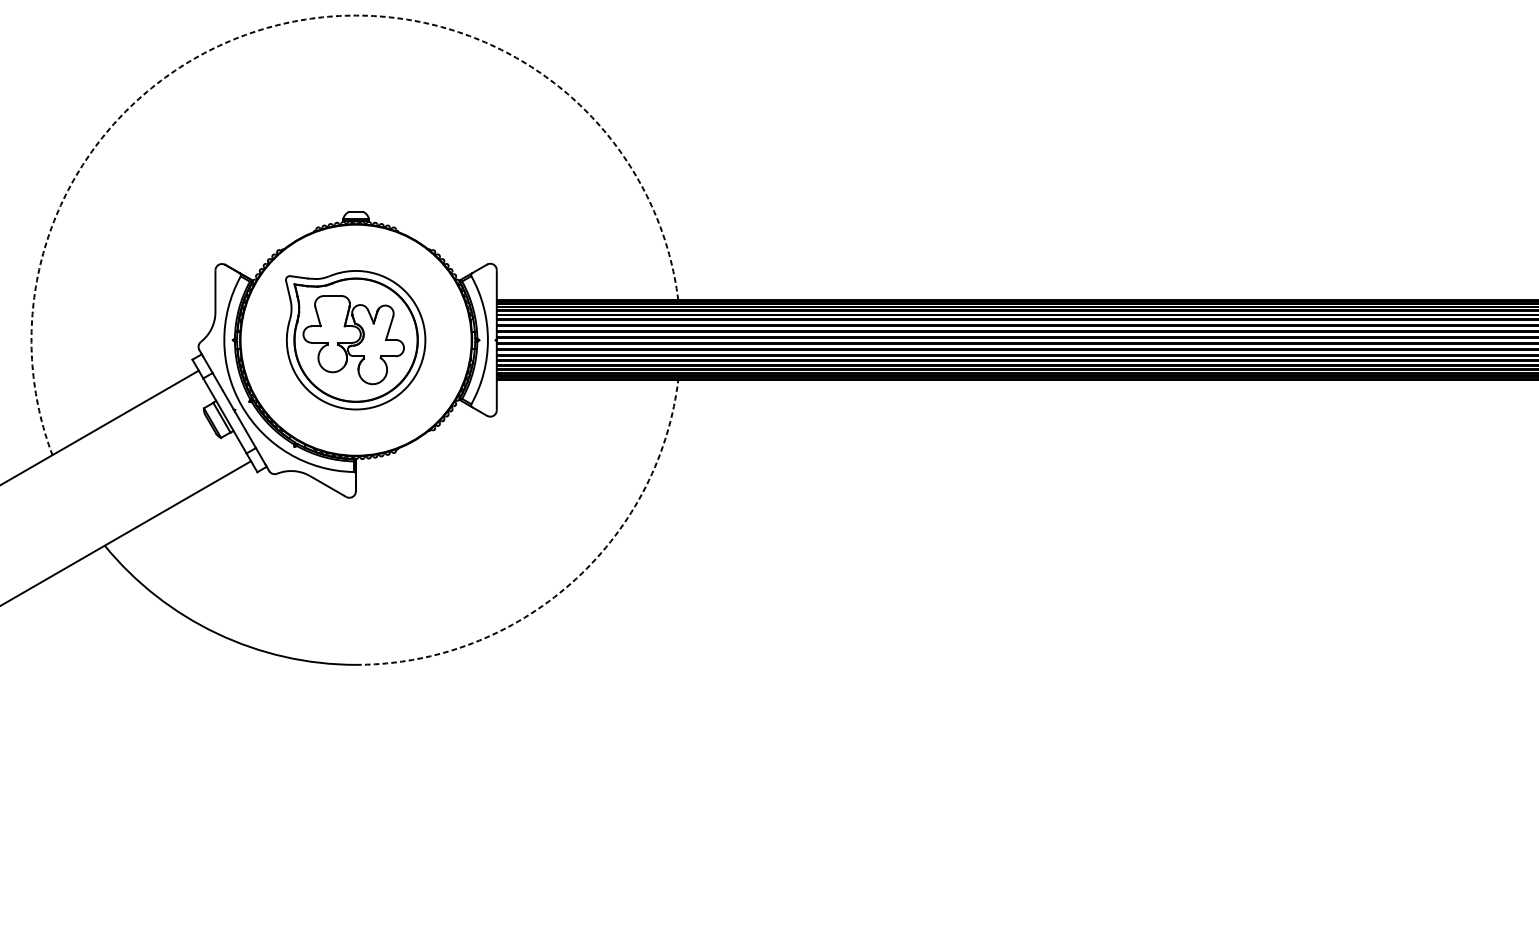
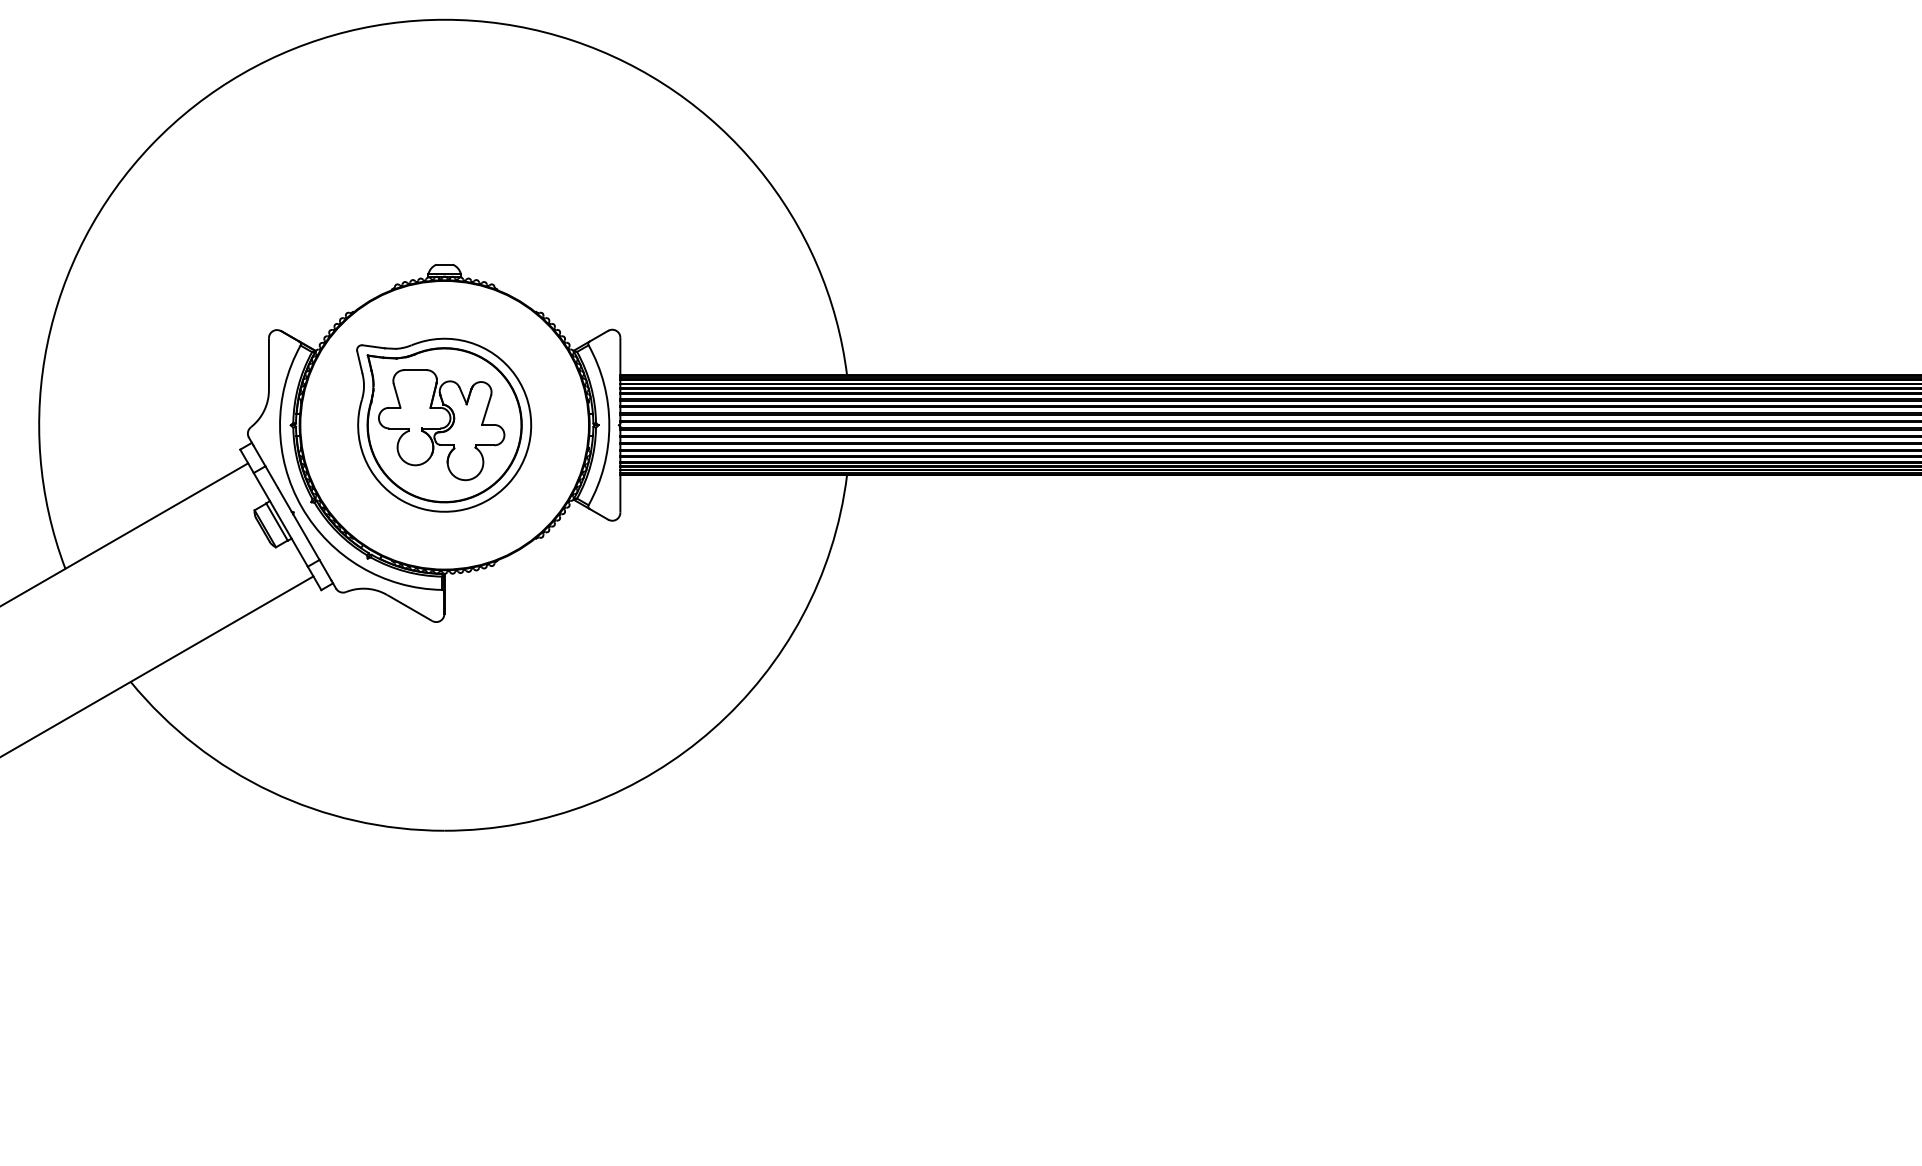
arc: (278, 24) -> (347, 31), dashed -> solid
arc: (571, 583) -> (713, 729), dashed -> solid

